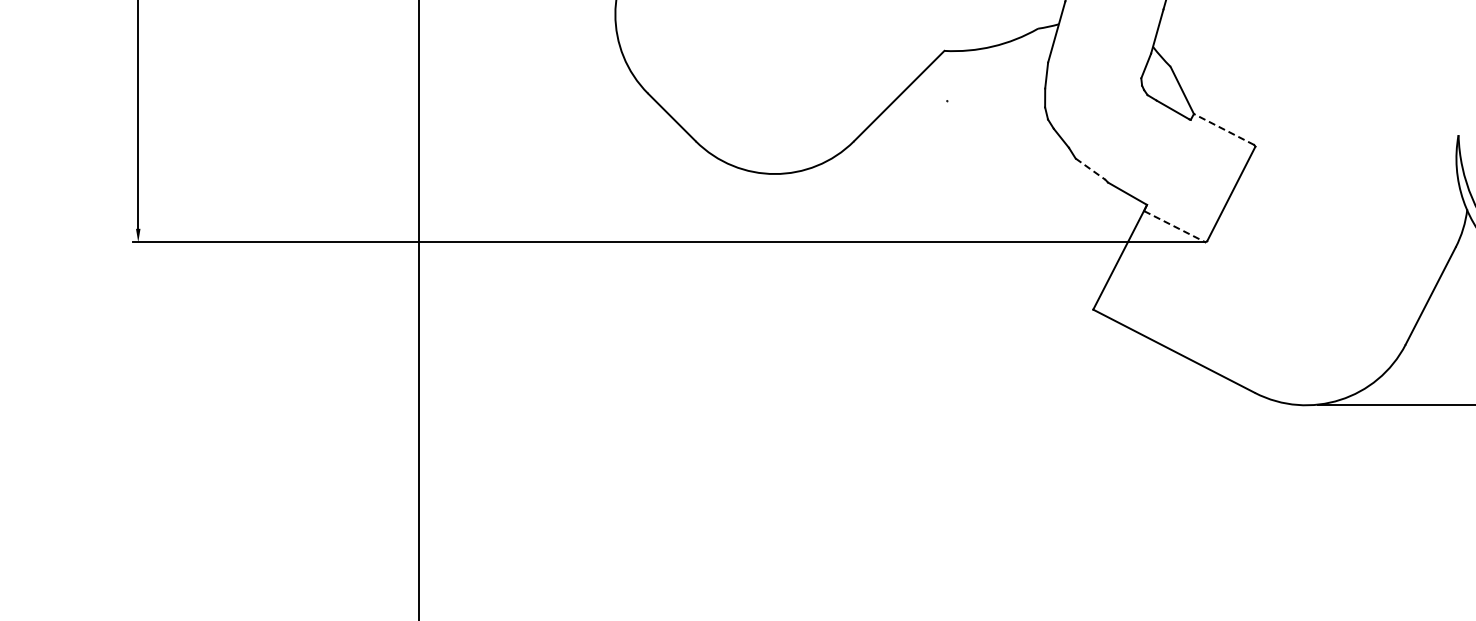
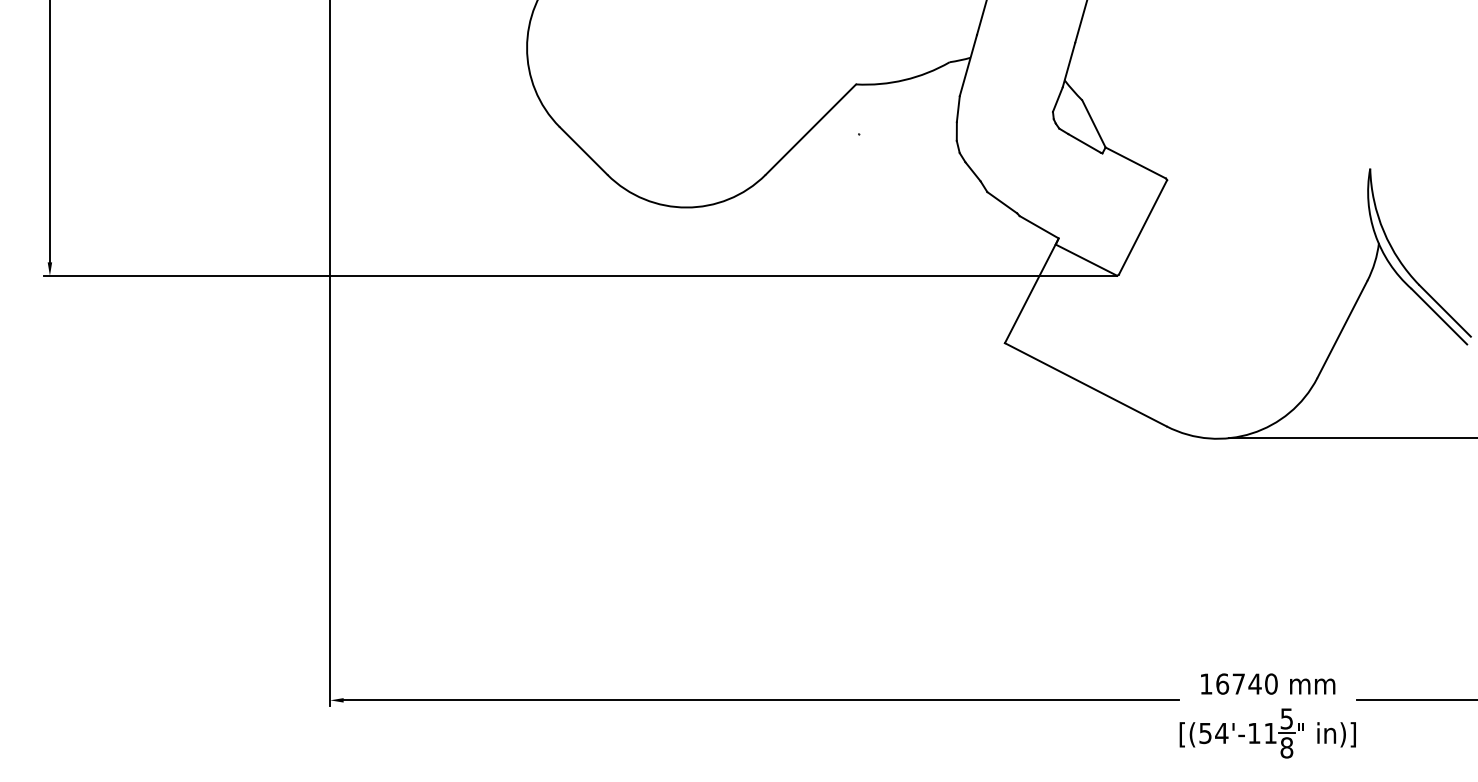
line: (1223, 129) -> (1135, 163), dashed -> solid
line: (1090, 169) -> (1002, 203), dashed -> solid
line: (1174, 226) -> (1086, 260), dashed -> solid

